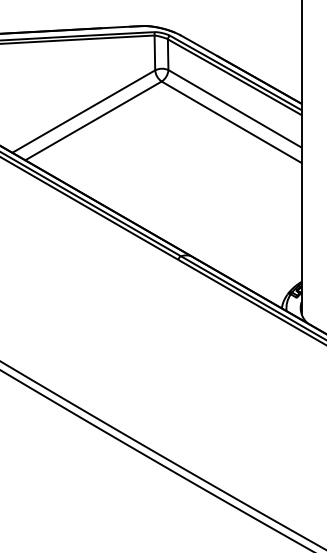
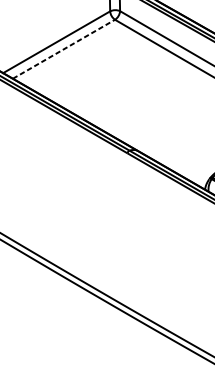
line: (93, 120) -> (63, 48), solid -> dashed

